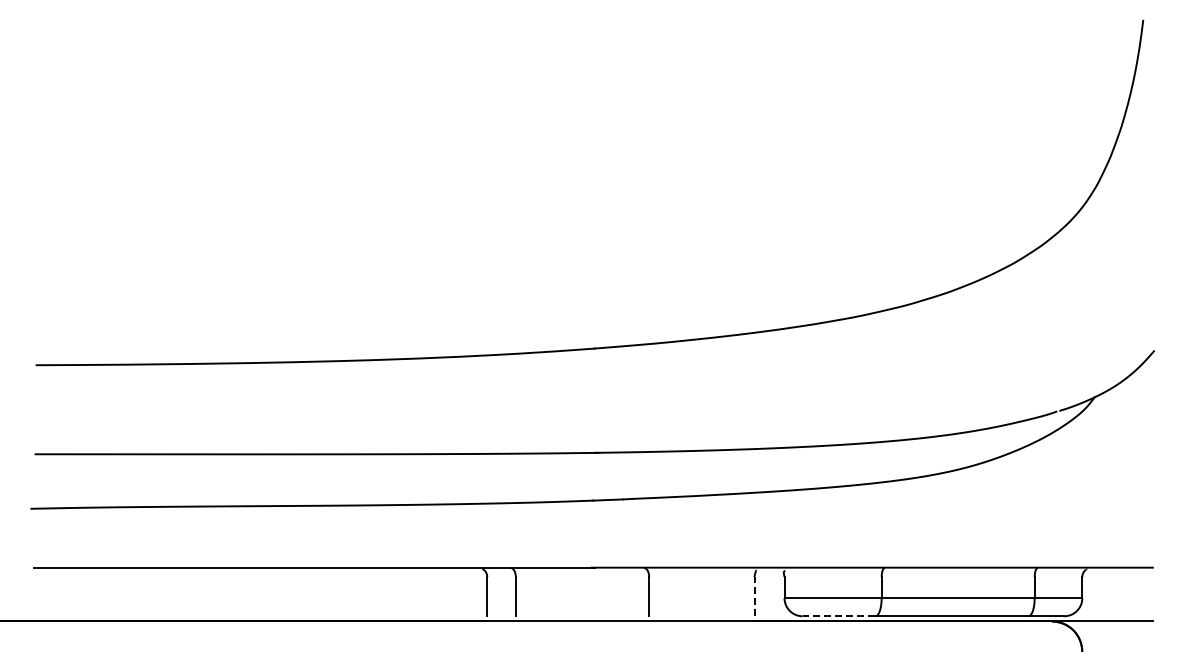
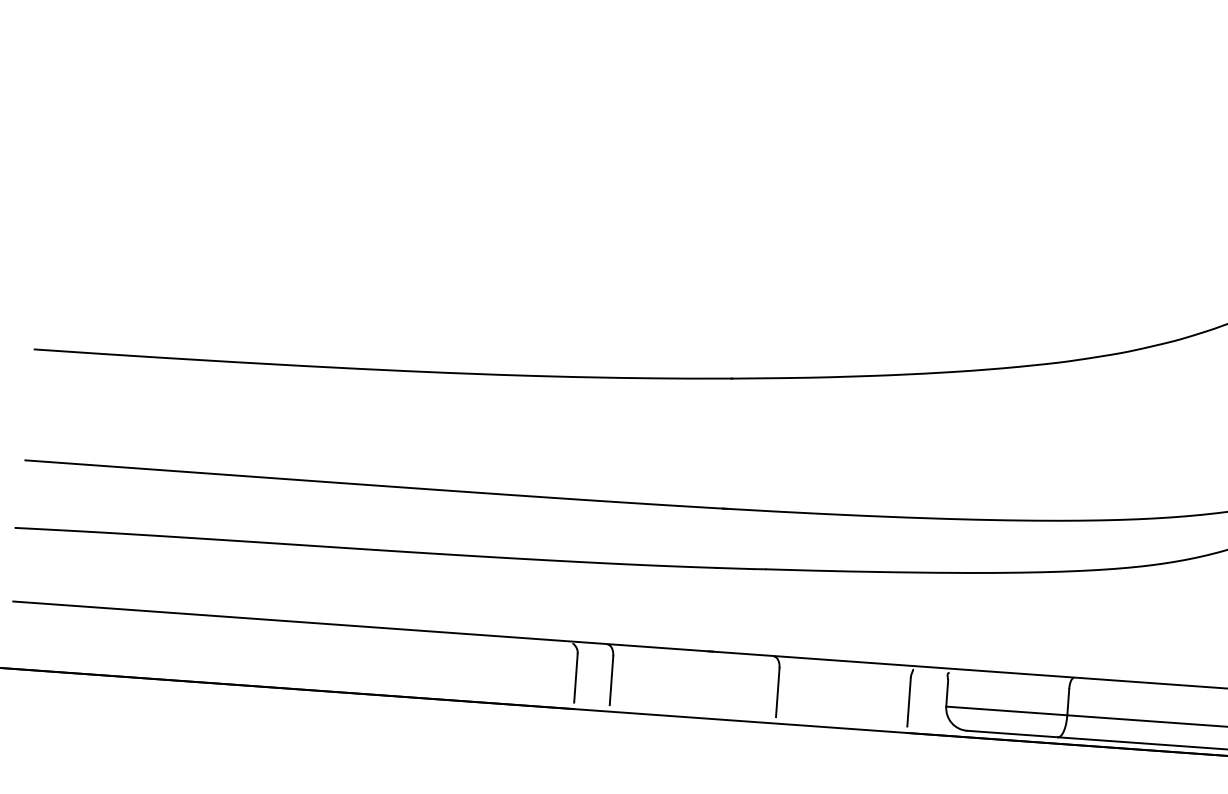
line: (754, 596) -> (908, 701), dashed -> solid
line: (838, 616) -> (1011, 734), dashed -> solid

